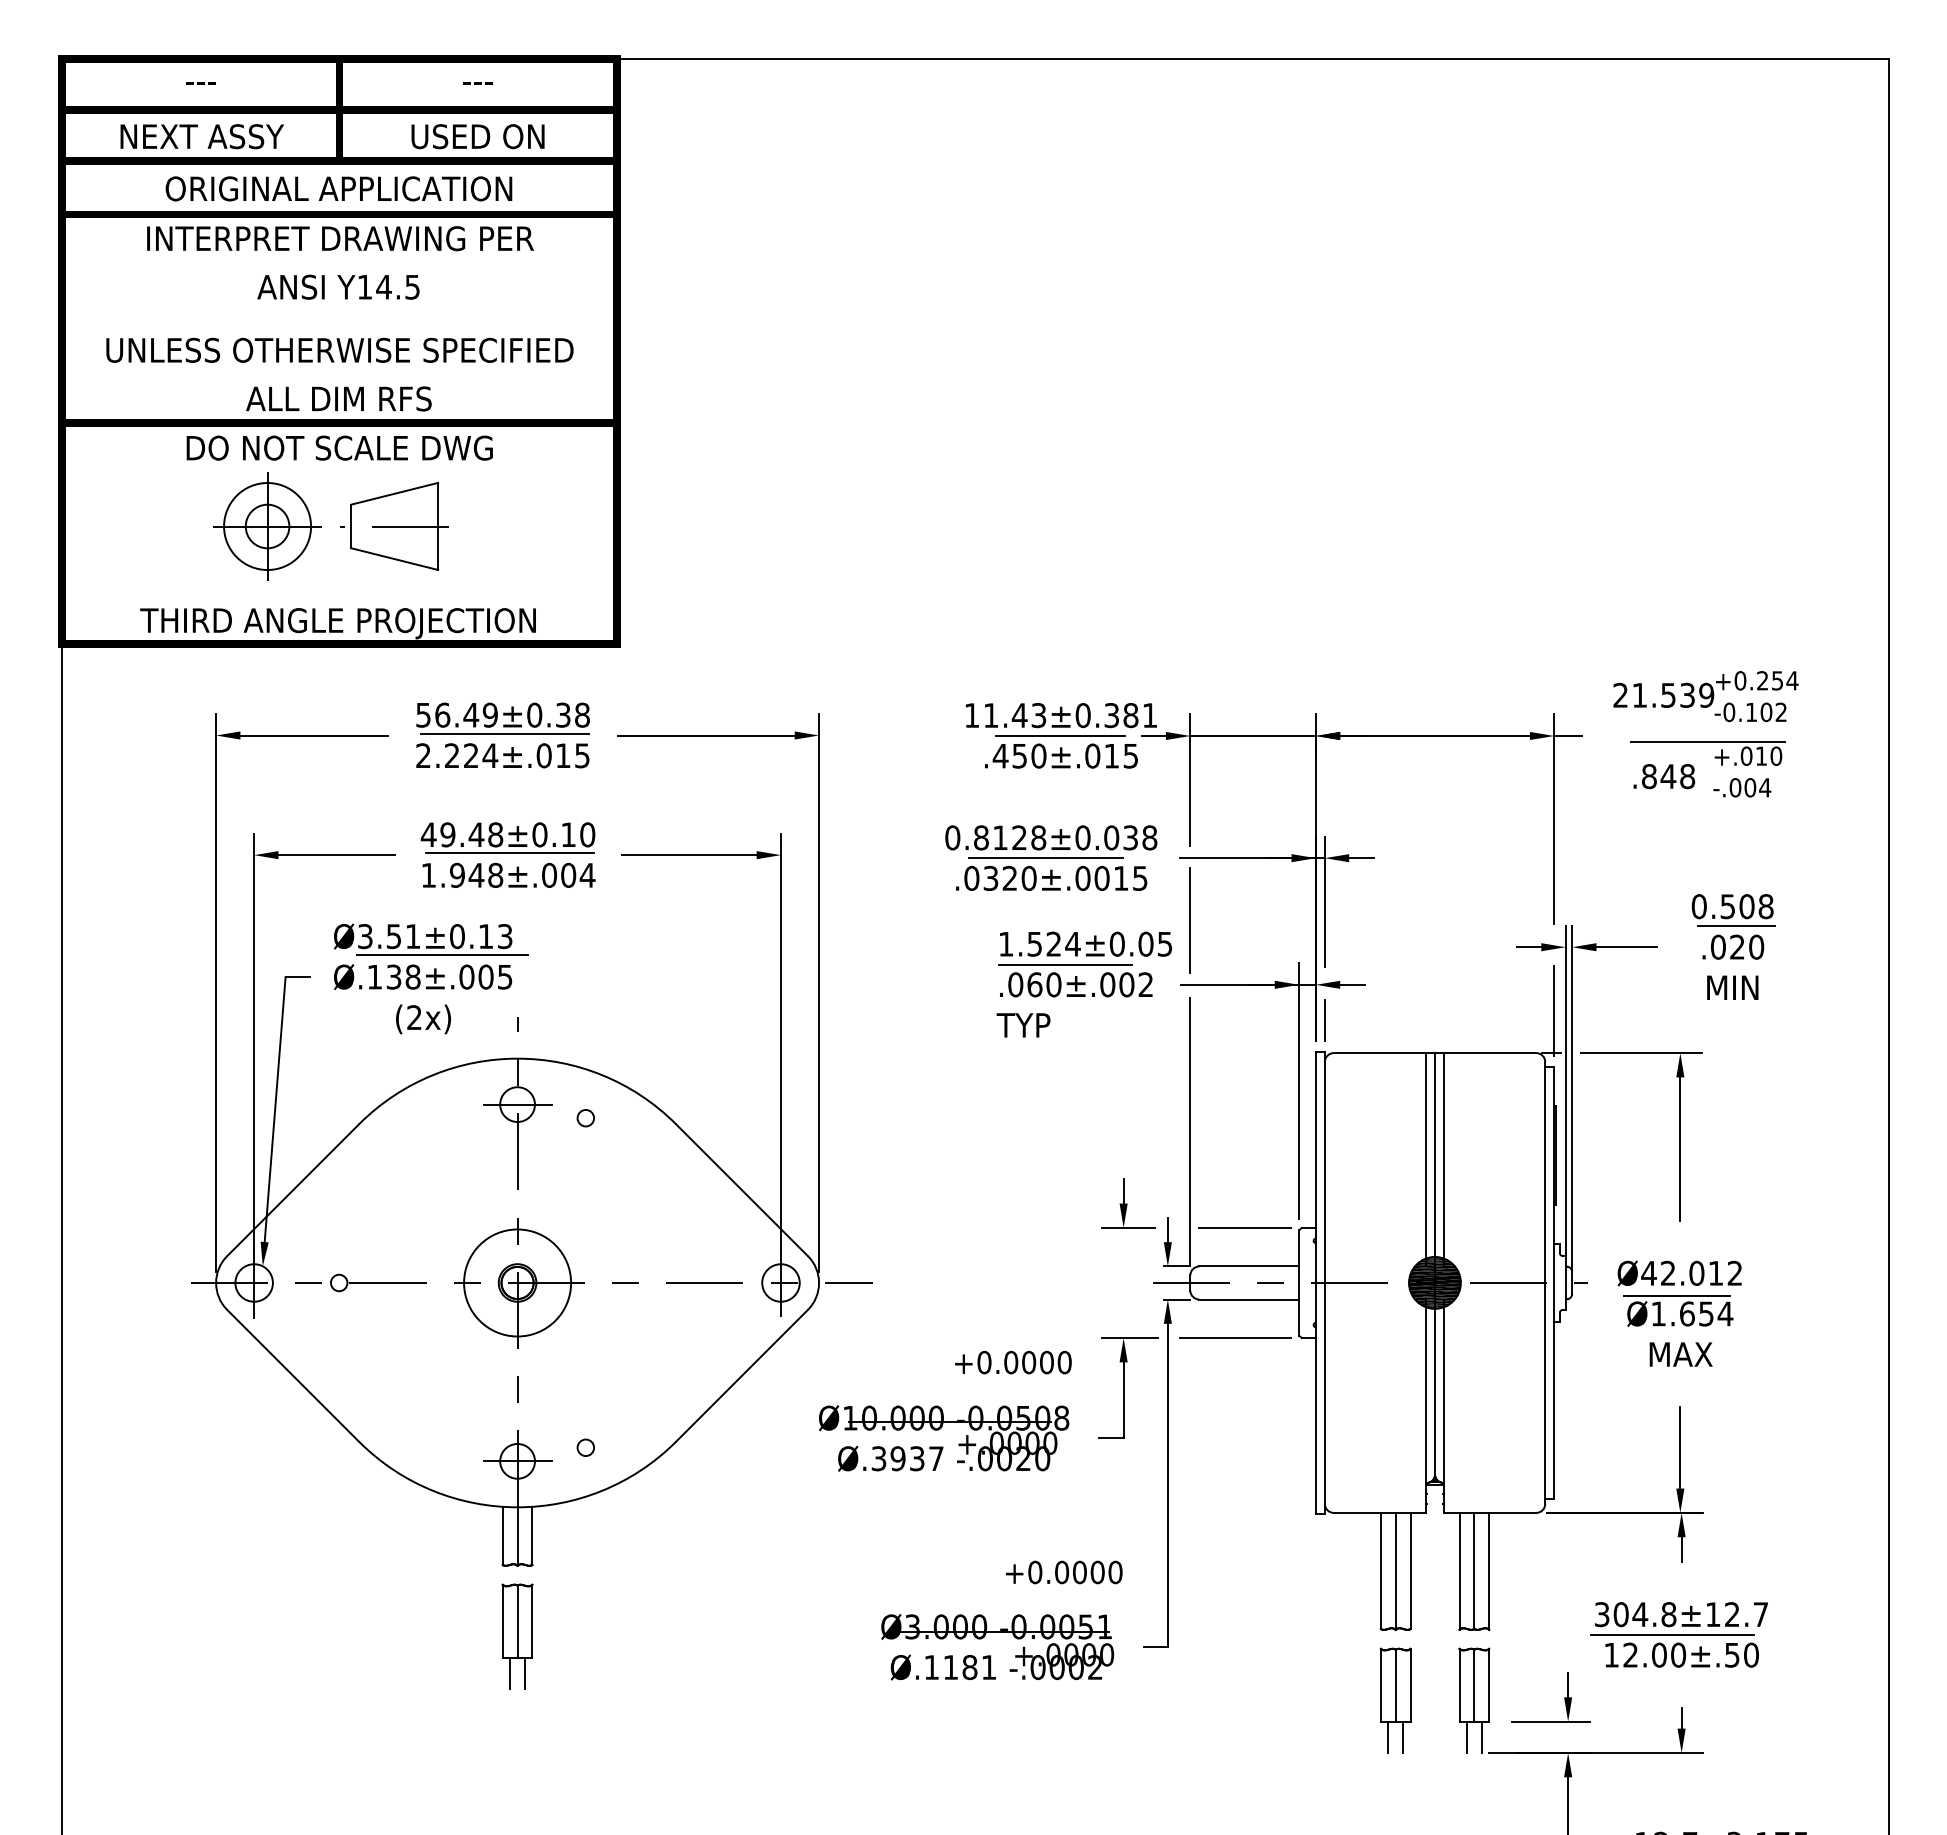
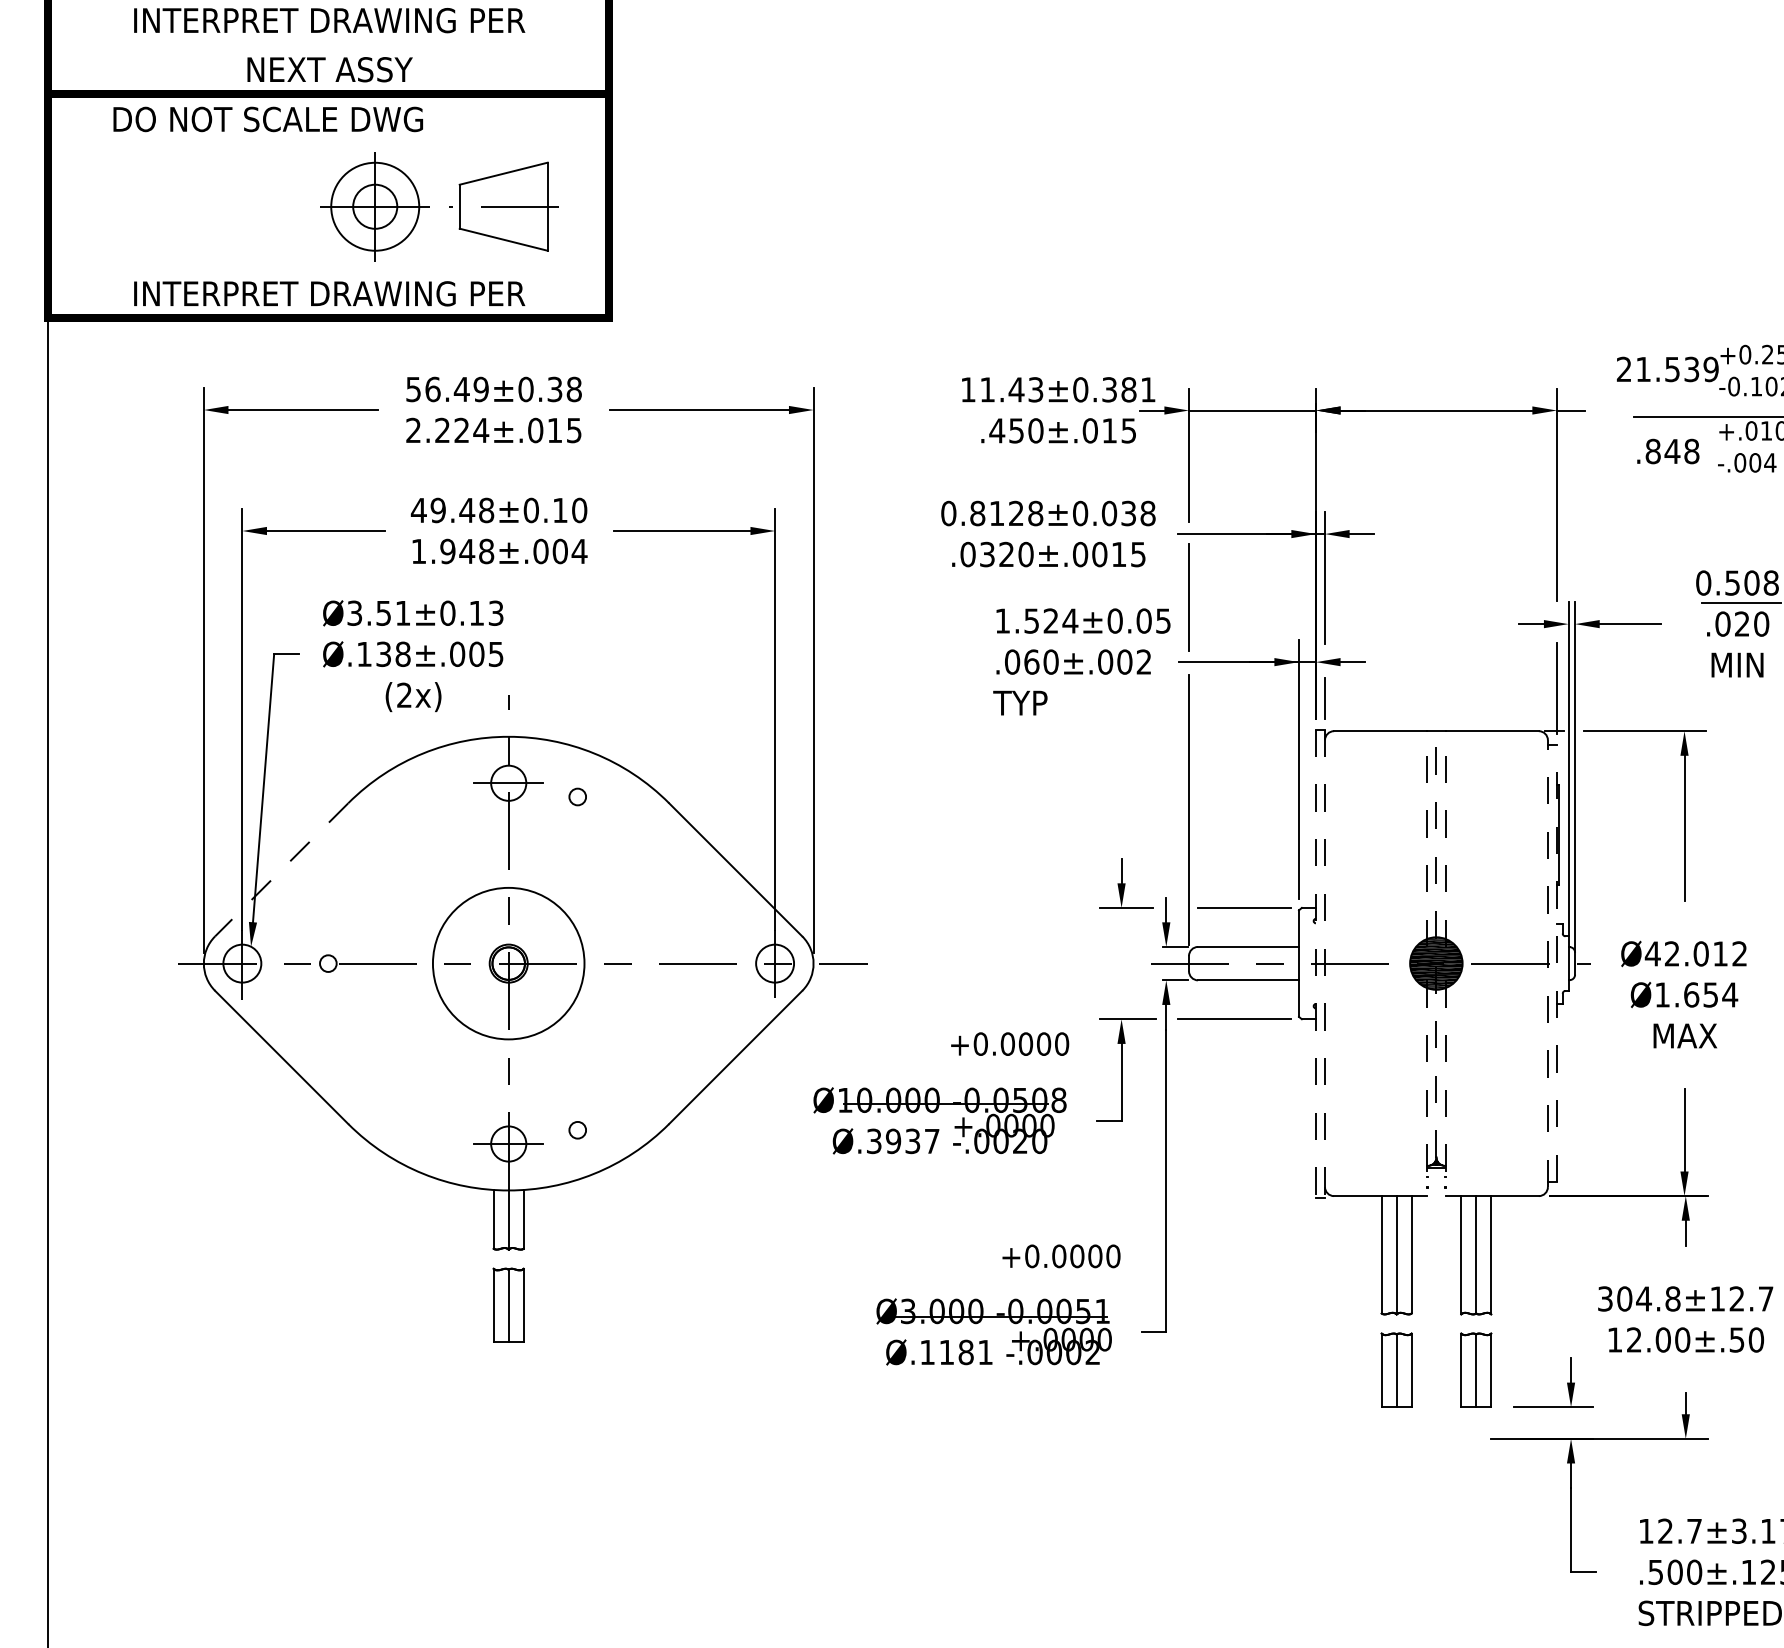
text: (339, 349) -> (328, 19), UNLESS OTHERWISE SPECIFIED -> INTERPRET DRAWING PER
text: (338, 398) -> (327, 69), ALL DIM RFS -> NEXT ASSY
text: (339, 447) -> (267, 118), moved
part: (321, 526) -> (429, 206), moved
text: (337, 623) -> (326, 296), THIRD ANGLE PROJECTION -> INTERPRET DRAWING PER
line: (504, 733) -> (495, 407), removed
line: (1060, 735) -> (1057, 410), removed
line: (509, 853) -> (500, 529), removed
line: (1046, 857) -> (1043, 533), removed
line: (442, 955) -> (432, 632), removed
line: (1065, 965) -> (1062, 642), removed
line: (1426, 1159) -> (1427, 838), solid -> dashed
line: (1443, 1159) -> (1445, 838), solid -> dashed
line: (292, 1190) -> (281, 870), solid -> dashed
line: (1435, 1263) -> (1436, 943), solid -> dashed
circle: (517, 1282) -> (508, 963), size x1.4
line: (1554, 1282) -> (1557, 963), solid -> dashed
line: (1315, 1283) -> (1315, 964), solid -> dashed
line: (1324, 1283) -> (1324, 964), solid -> dashed
line: (1545, 1283) -> (1548, 964), solid -> dashed
line: (1676, 1295) -> (1680, 976), removed
line: (1426, 1406) -> (1427, 1088), solid -> dashed
line: (1443, 1406) -> (1445, 1088), solid -> dashed
line: (1672, 1634) -> (1676, 1319), removed
line: (510, 1672) -> (501, 1357), removed
line: (524, 1672) -> (515, 1357), removed
line: (1388, 1736) -> (1389, 1422), removed
line: (1402, 1736) -> (1403, 1422), removed
line: (1467, 1736) -> (1469, 1422), removed
line: (1481, 1736) -> (1483, 1422), removed

